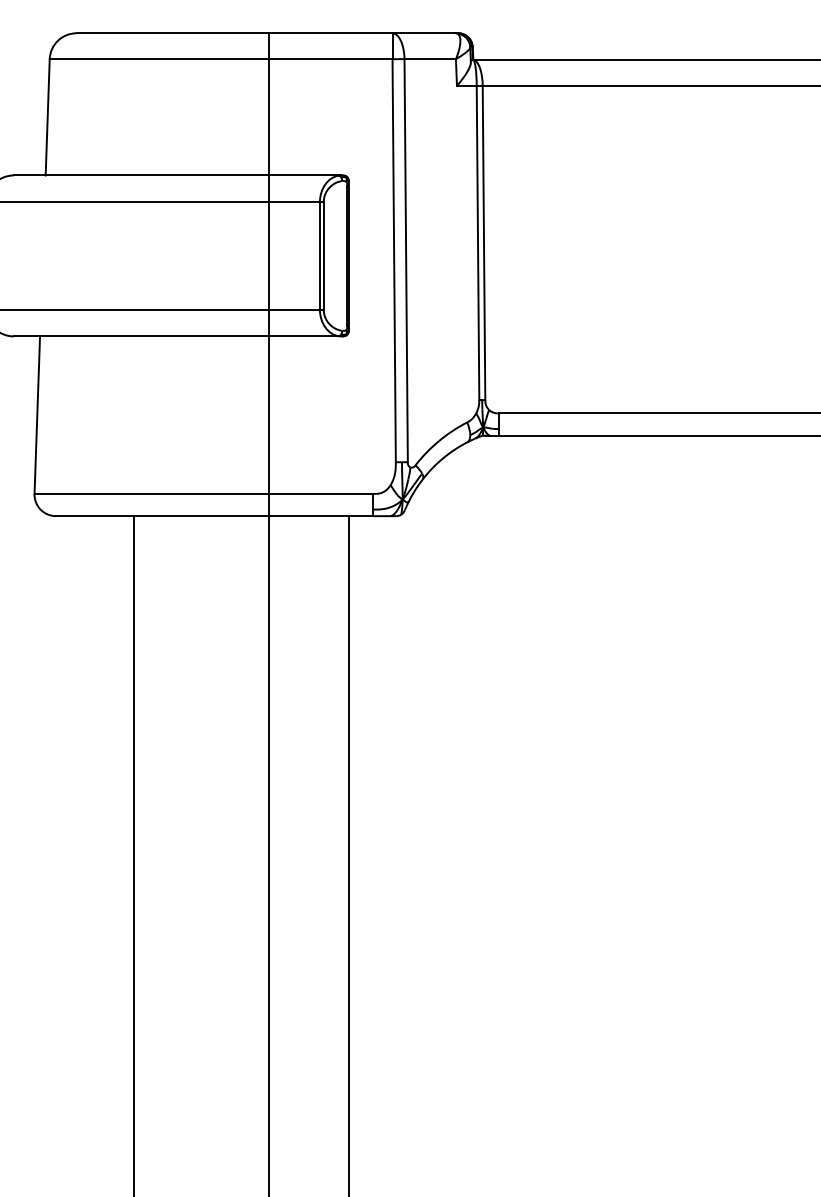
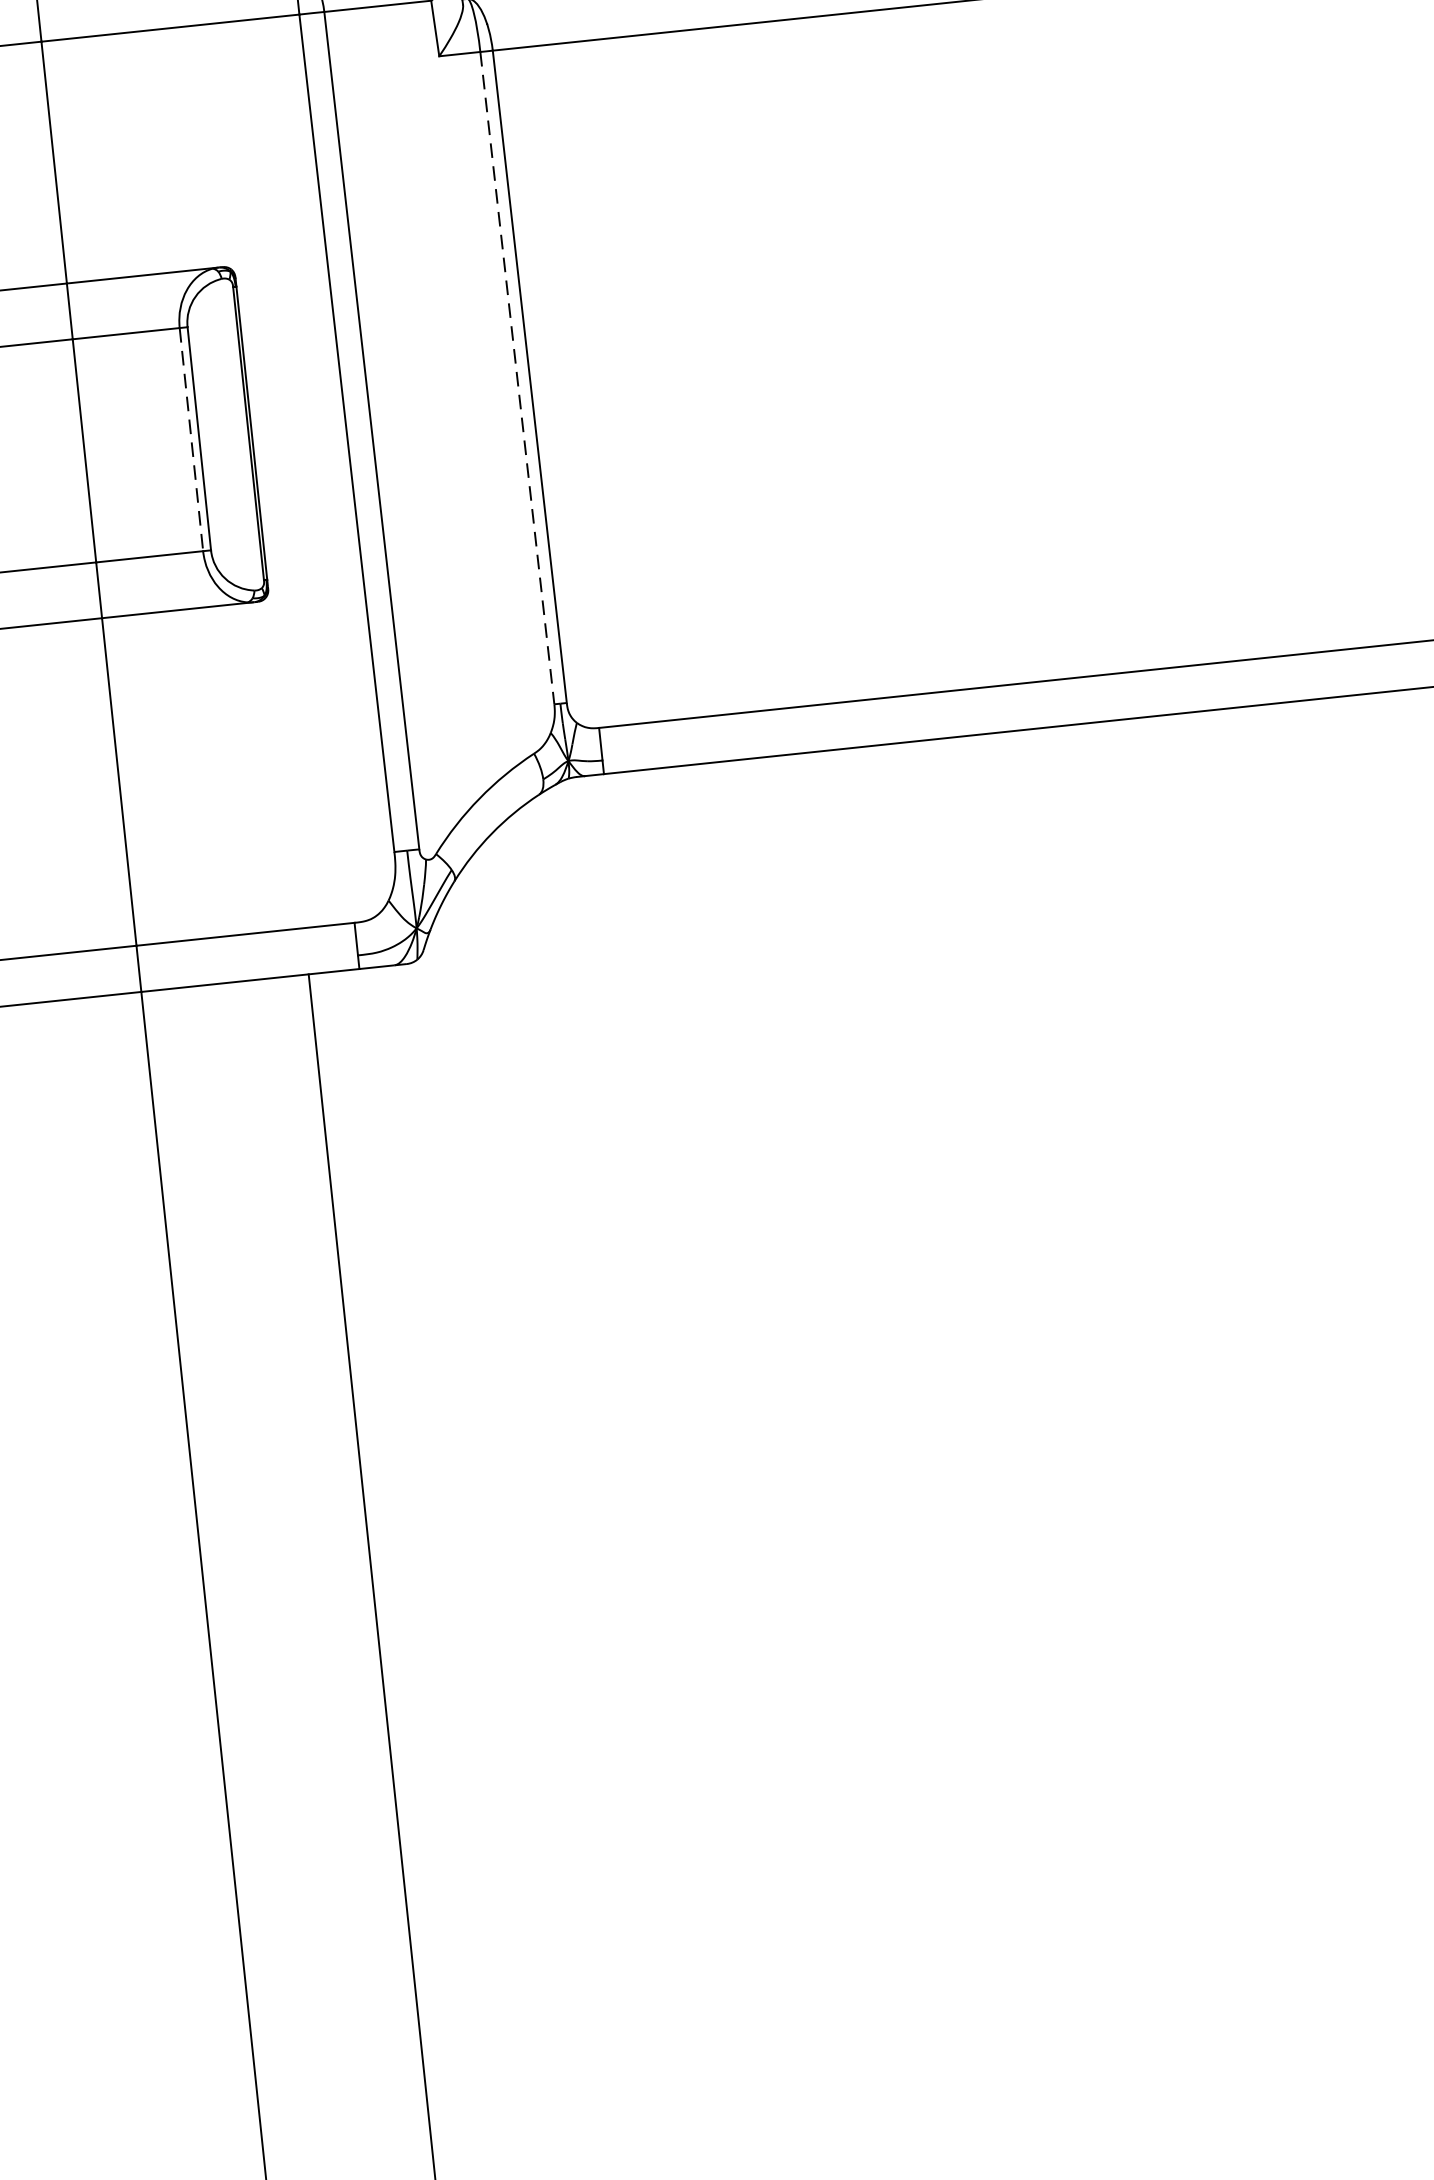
line: (478, 243) -> (518, 379), solid -> dashed
line: (319, 255) -> (190, 438), solid -> dashed

